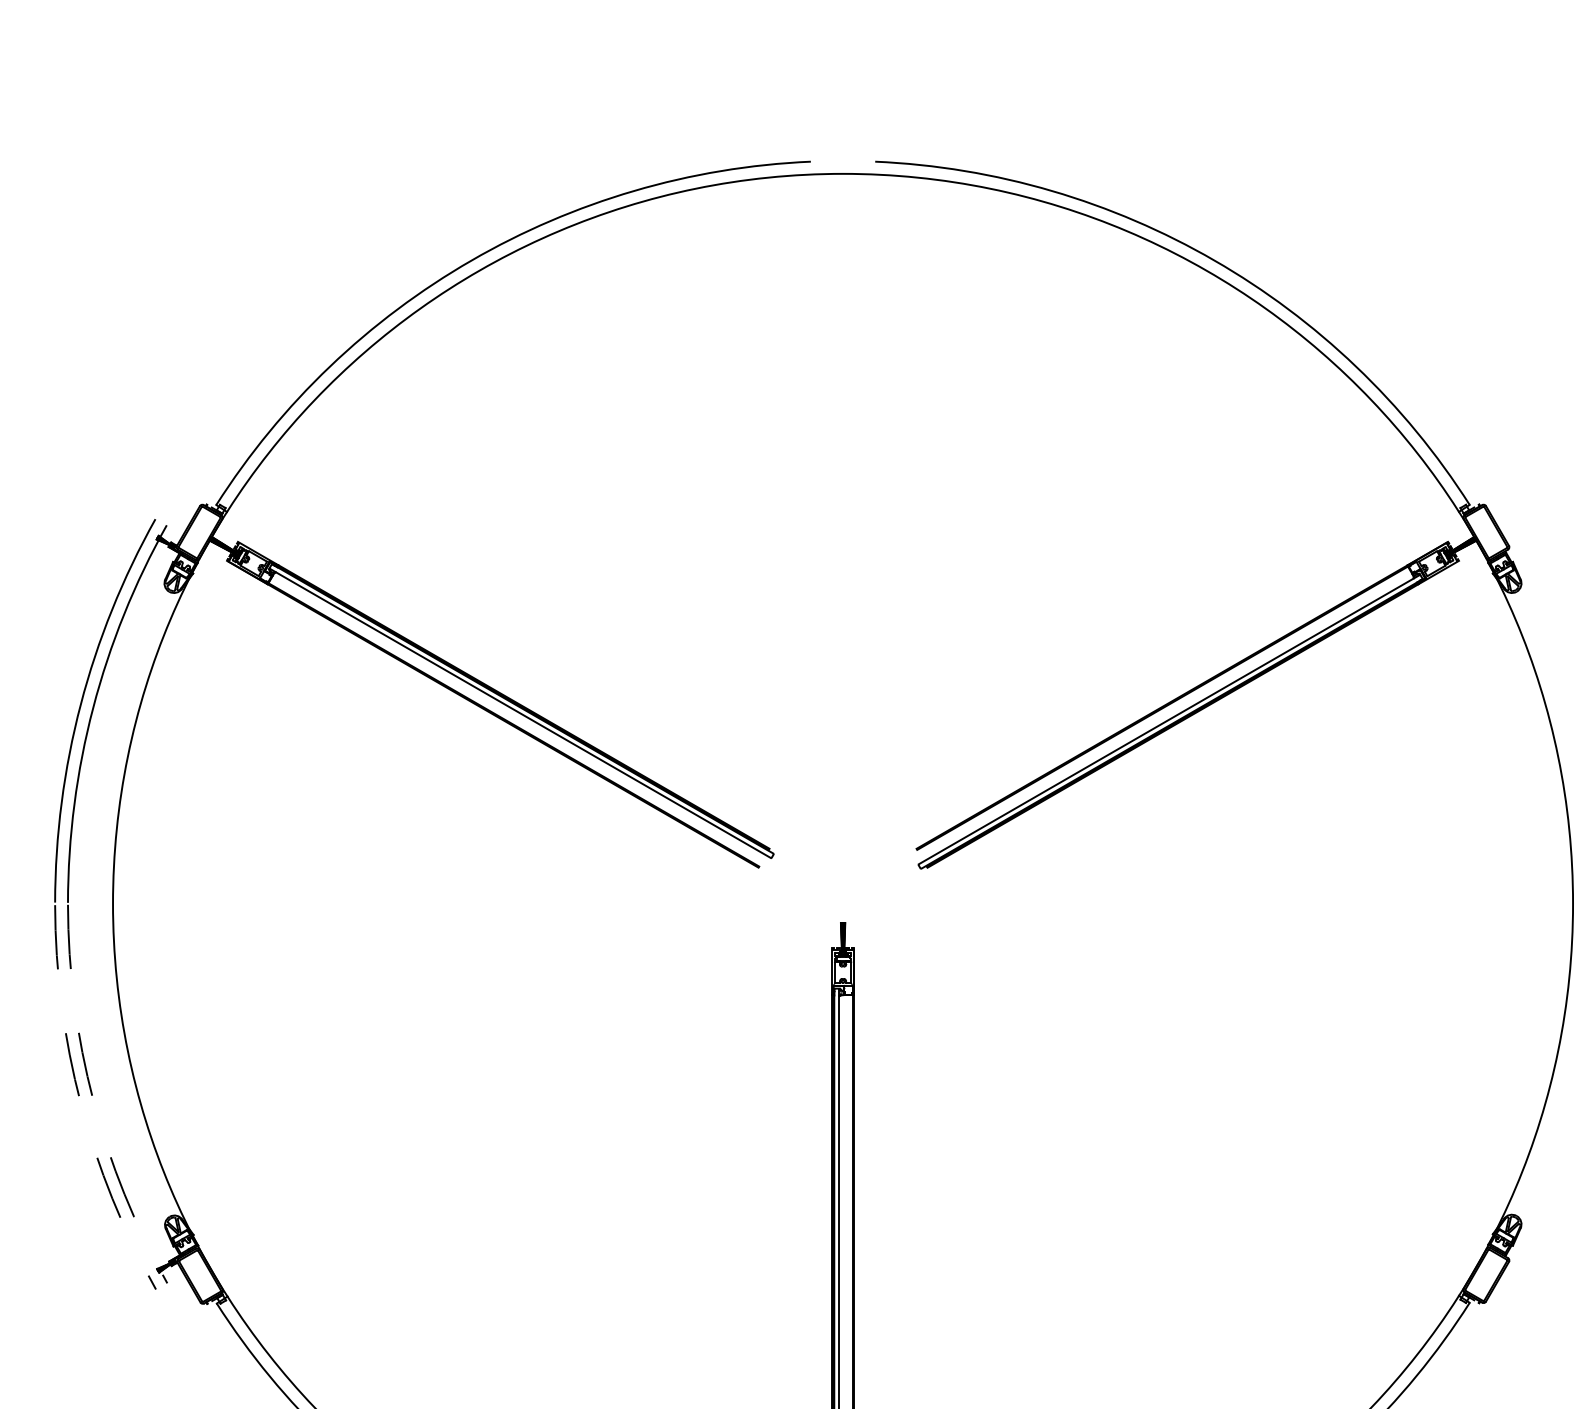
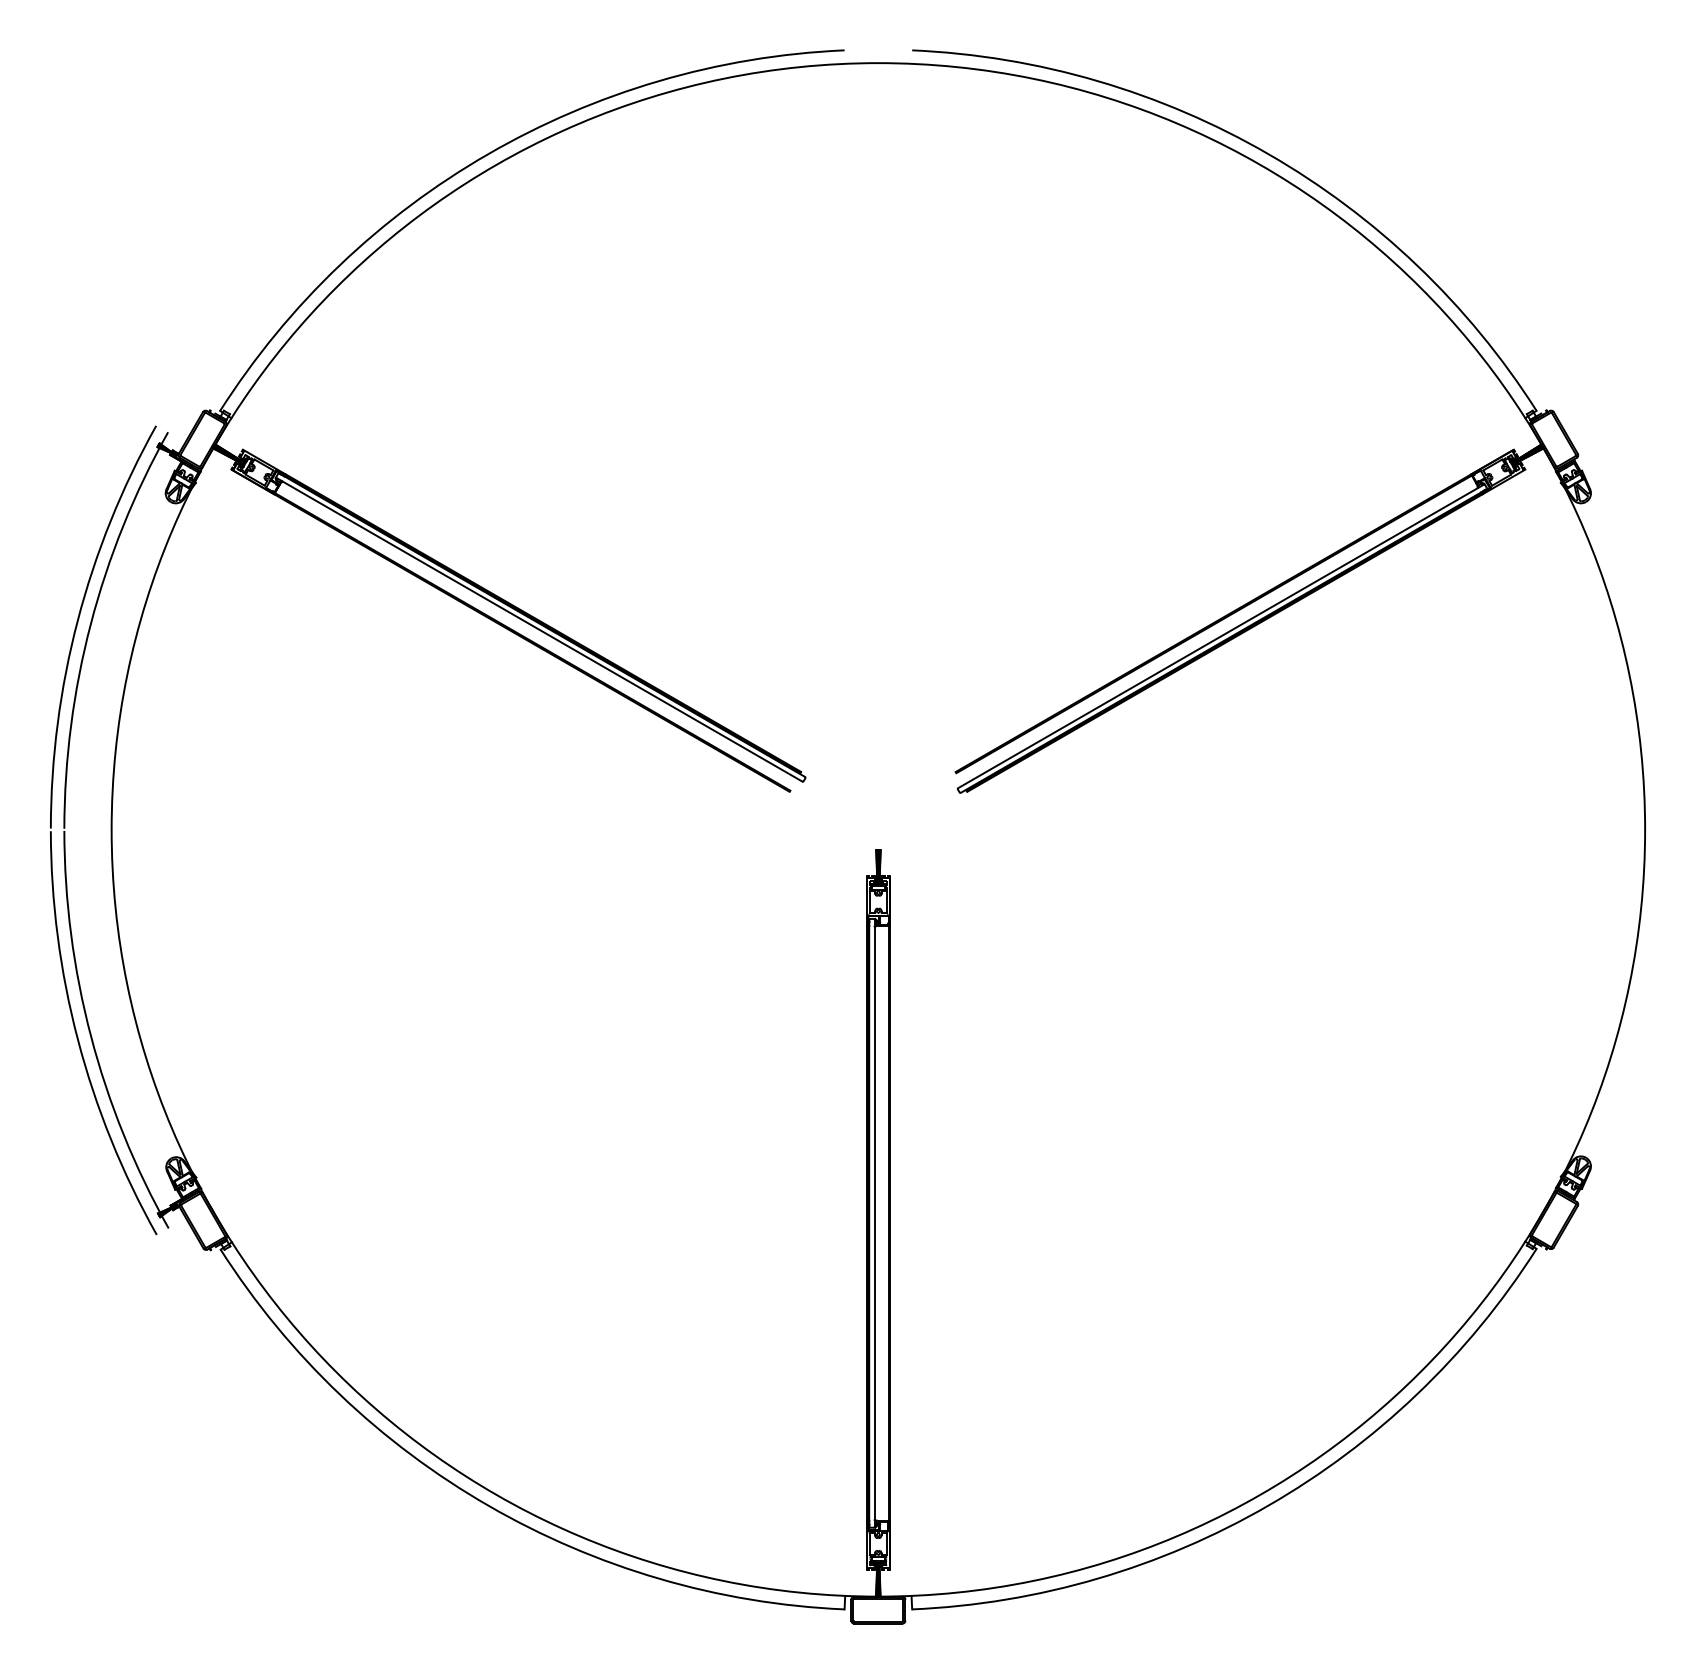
arc: (93, 1100) -> (91, 1036), dashed -> solid
arc: (80, 1103) -> (77, 1039), dashed -> solid

